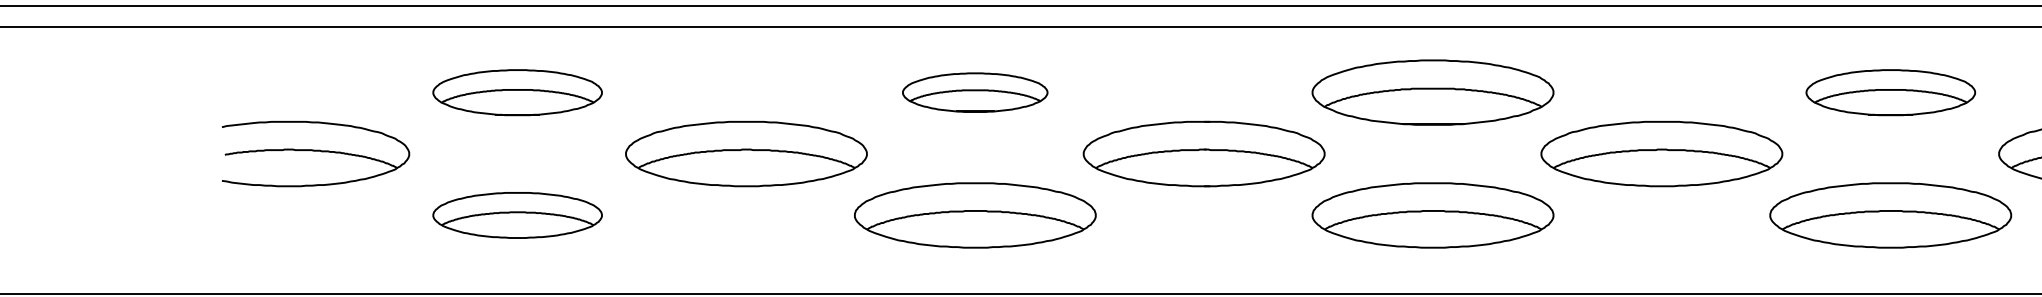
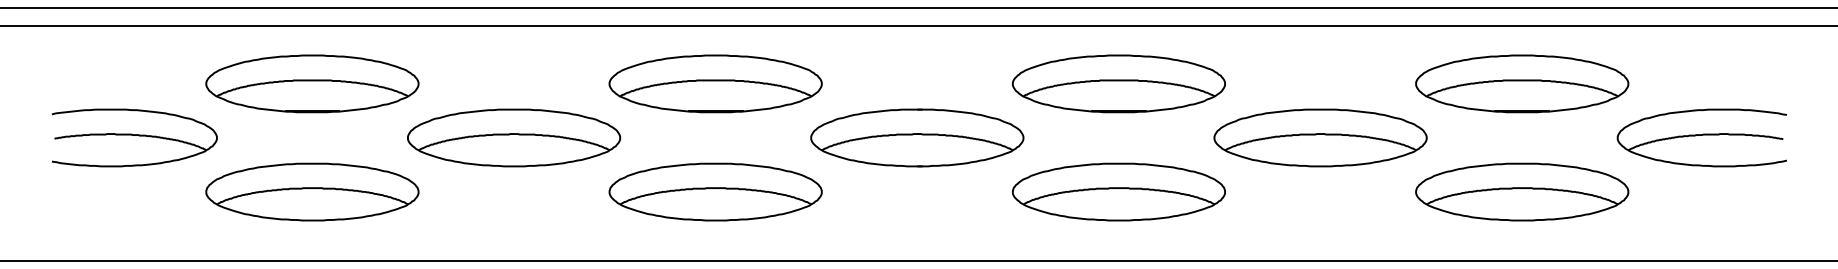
part: (517, 92) -> (312, 83), size x1.43
part: (975, 92) -> (715, 83), size x1.67
part: (1891, 92) -> (1522, 83), size x1.43
part: (517, 214) -> (312, 191), size x1.43

